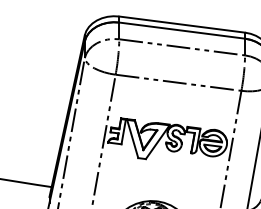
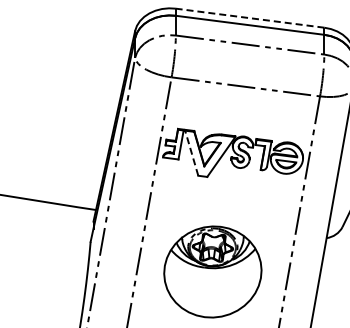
line: (182, 24) -> (250, 18), solid -> dashed
line: (132, 138) -> (191, 152), solid -> dashed

